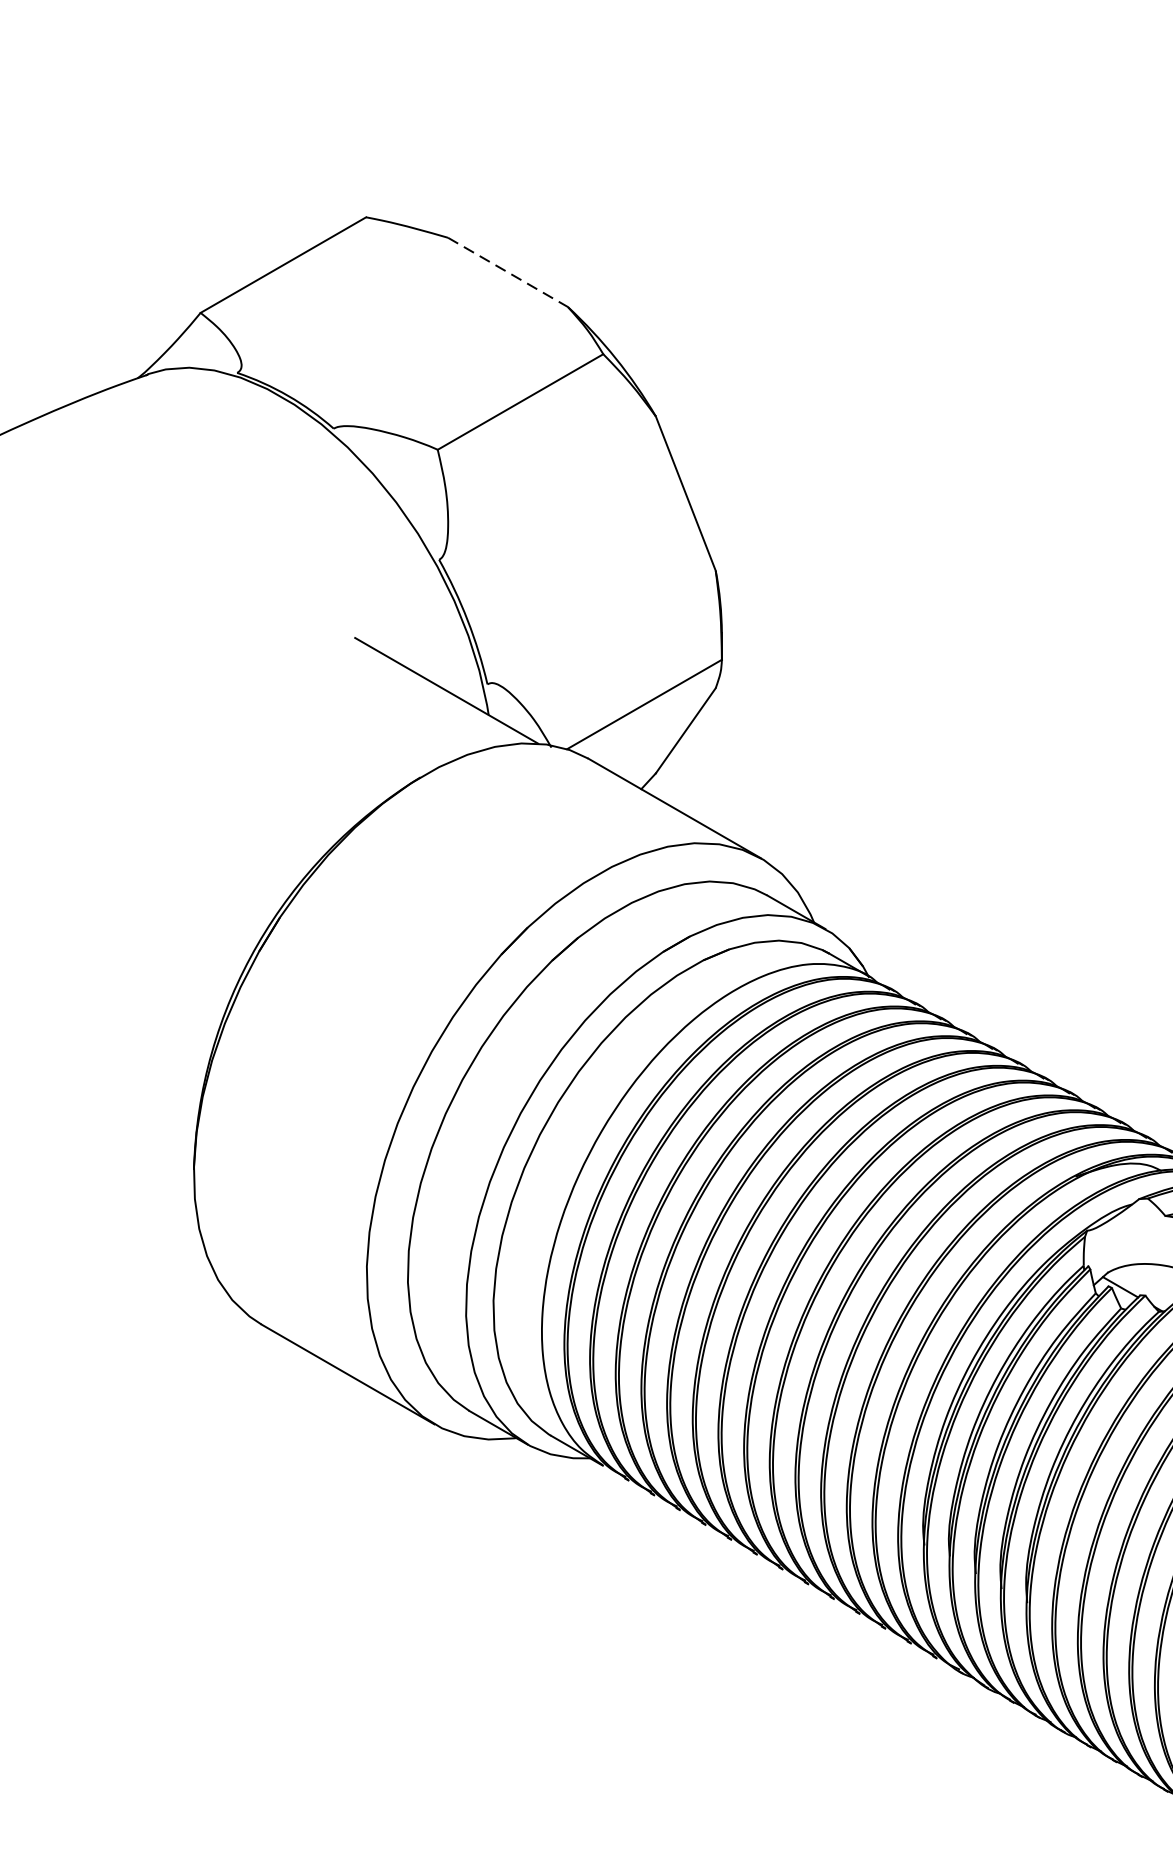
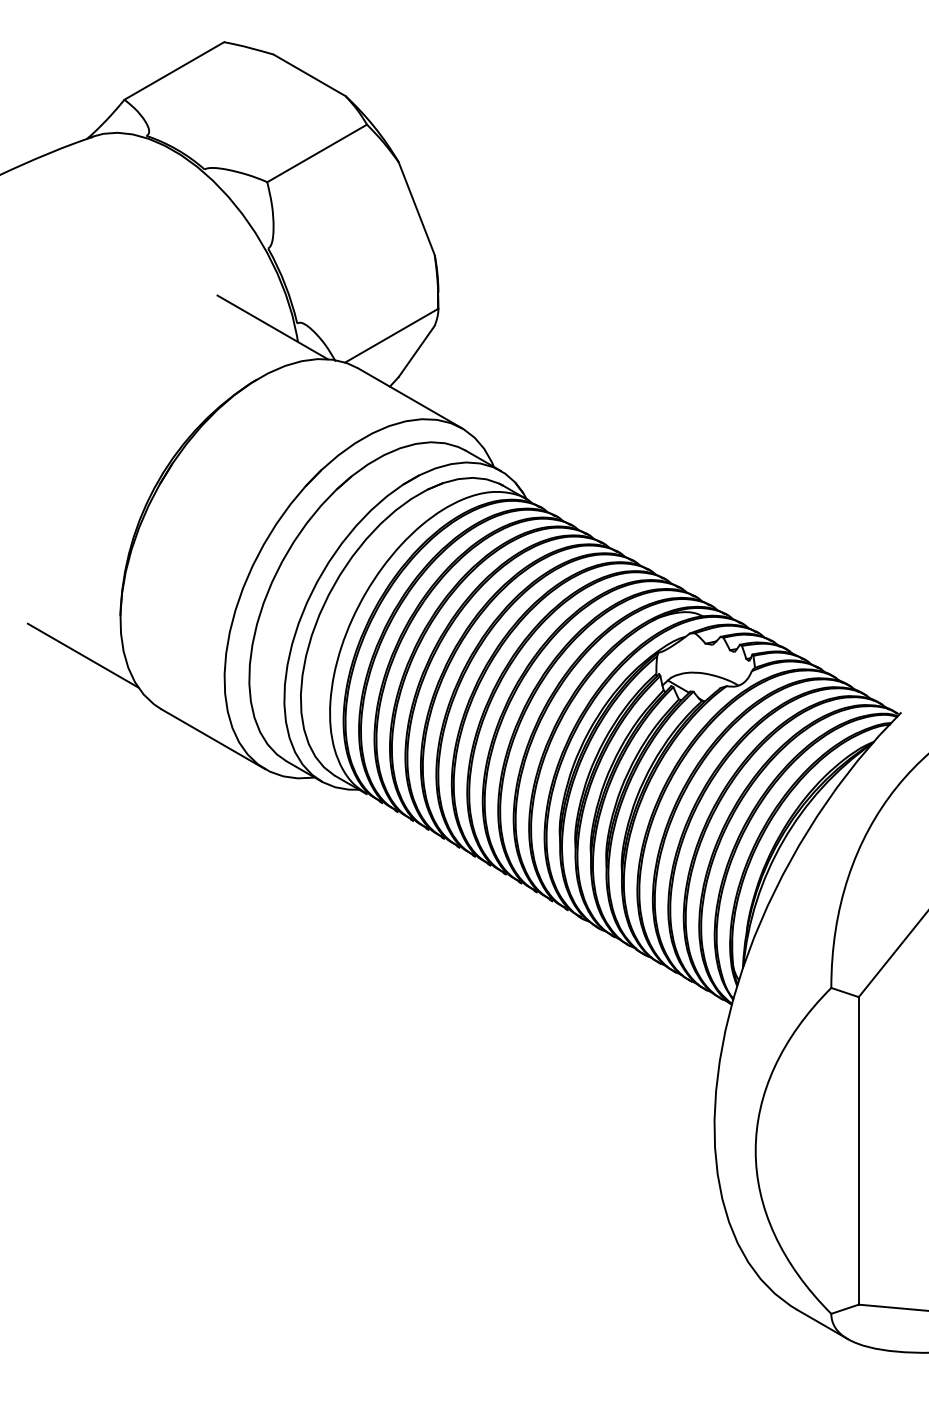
line: (507, 272) -> (309, 75), dashed -> solid
line: (130, 1235) -> (82, 655), added

